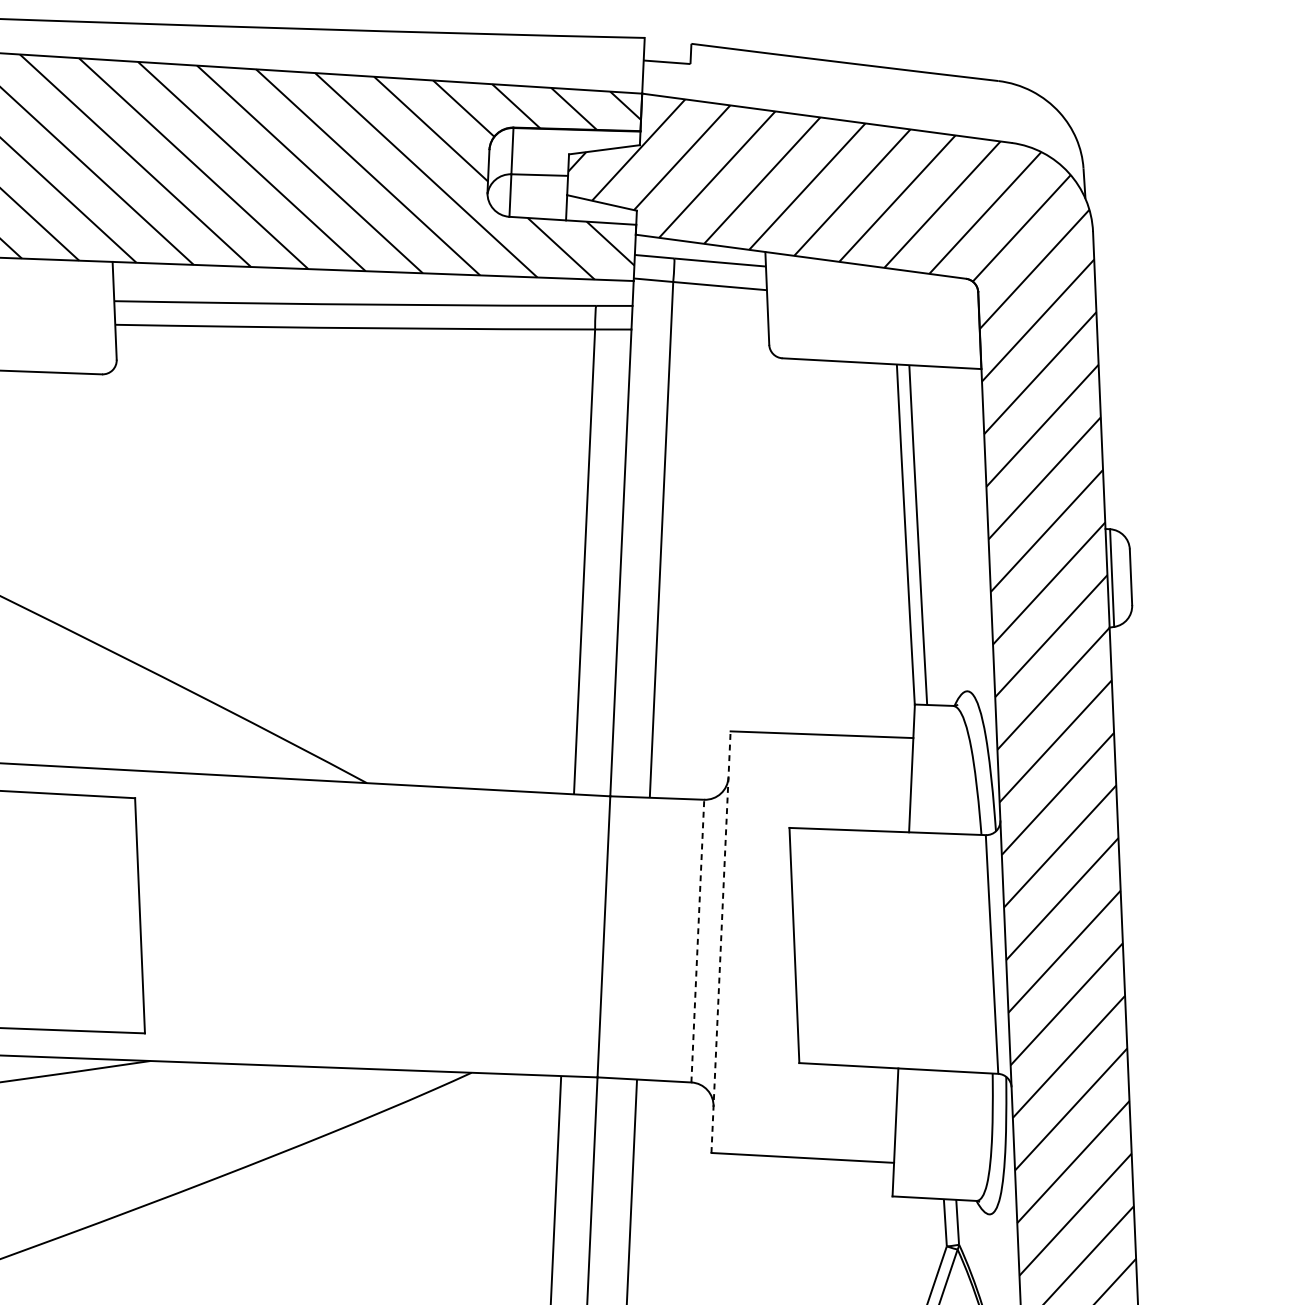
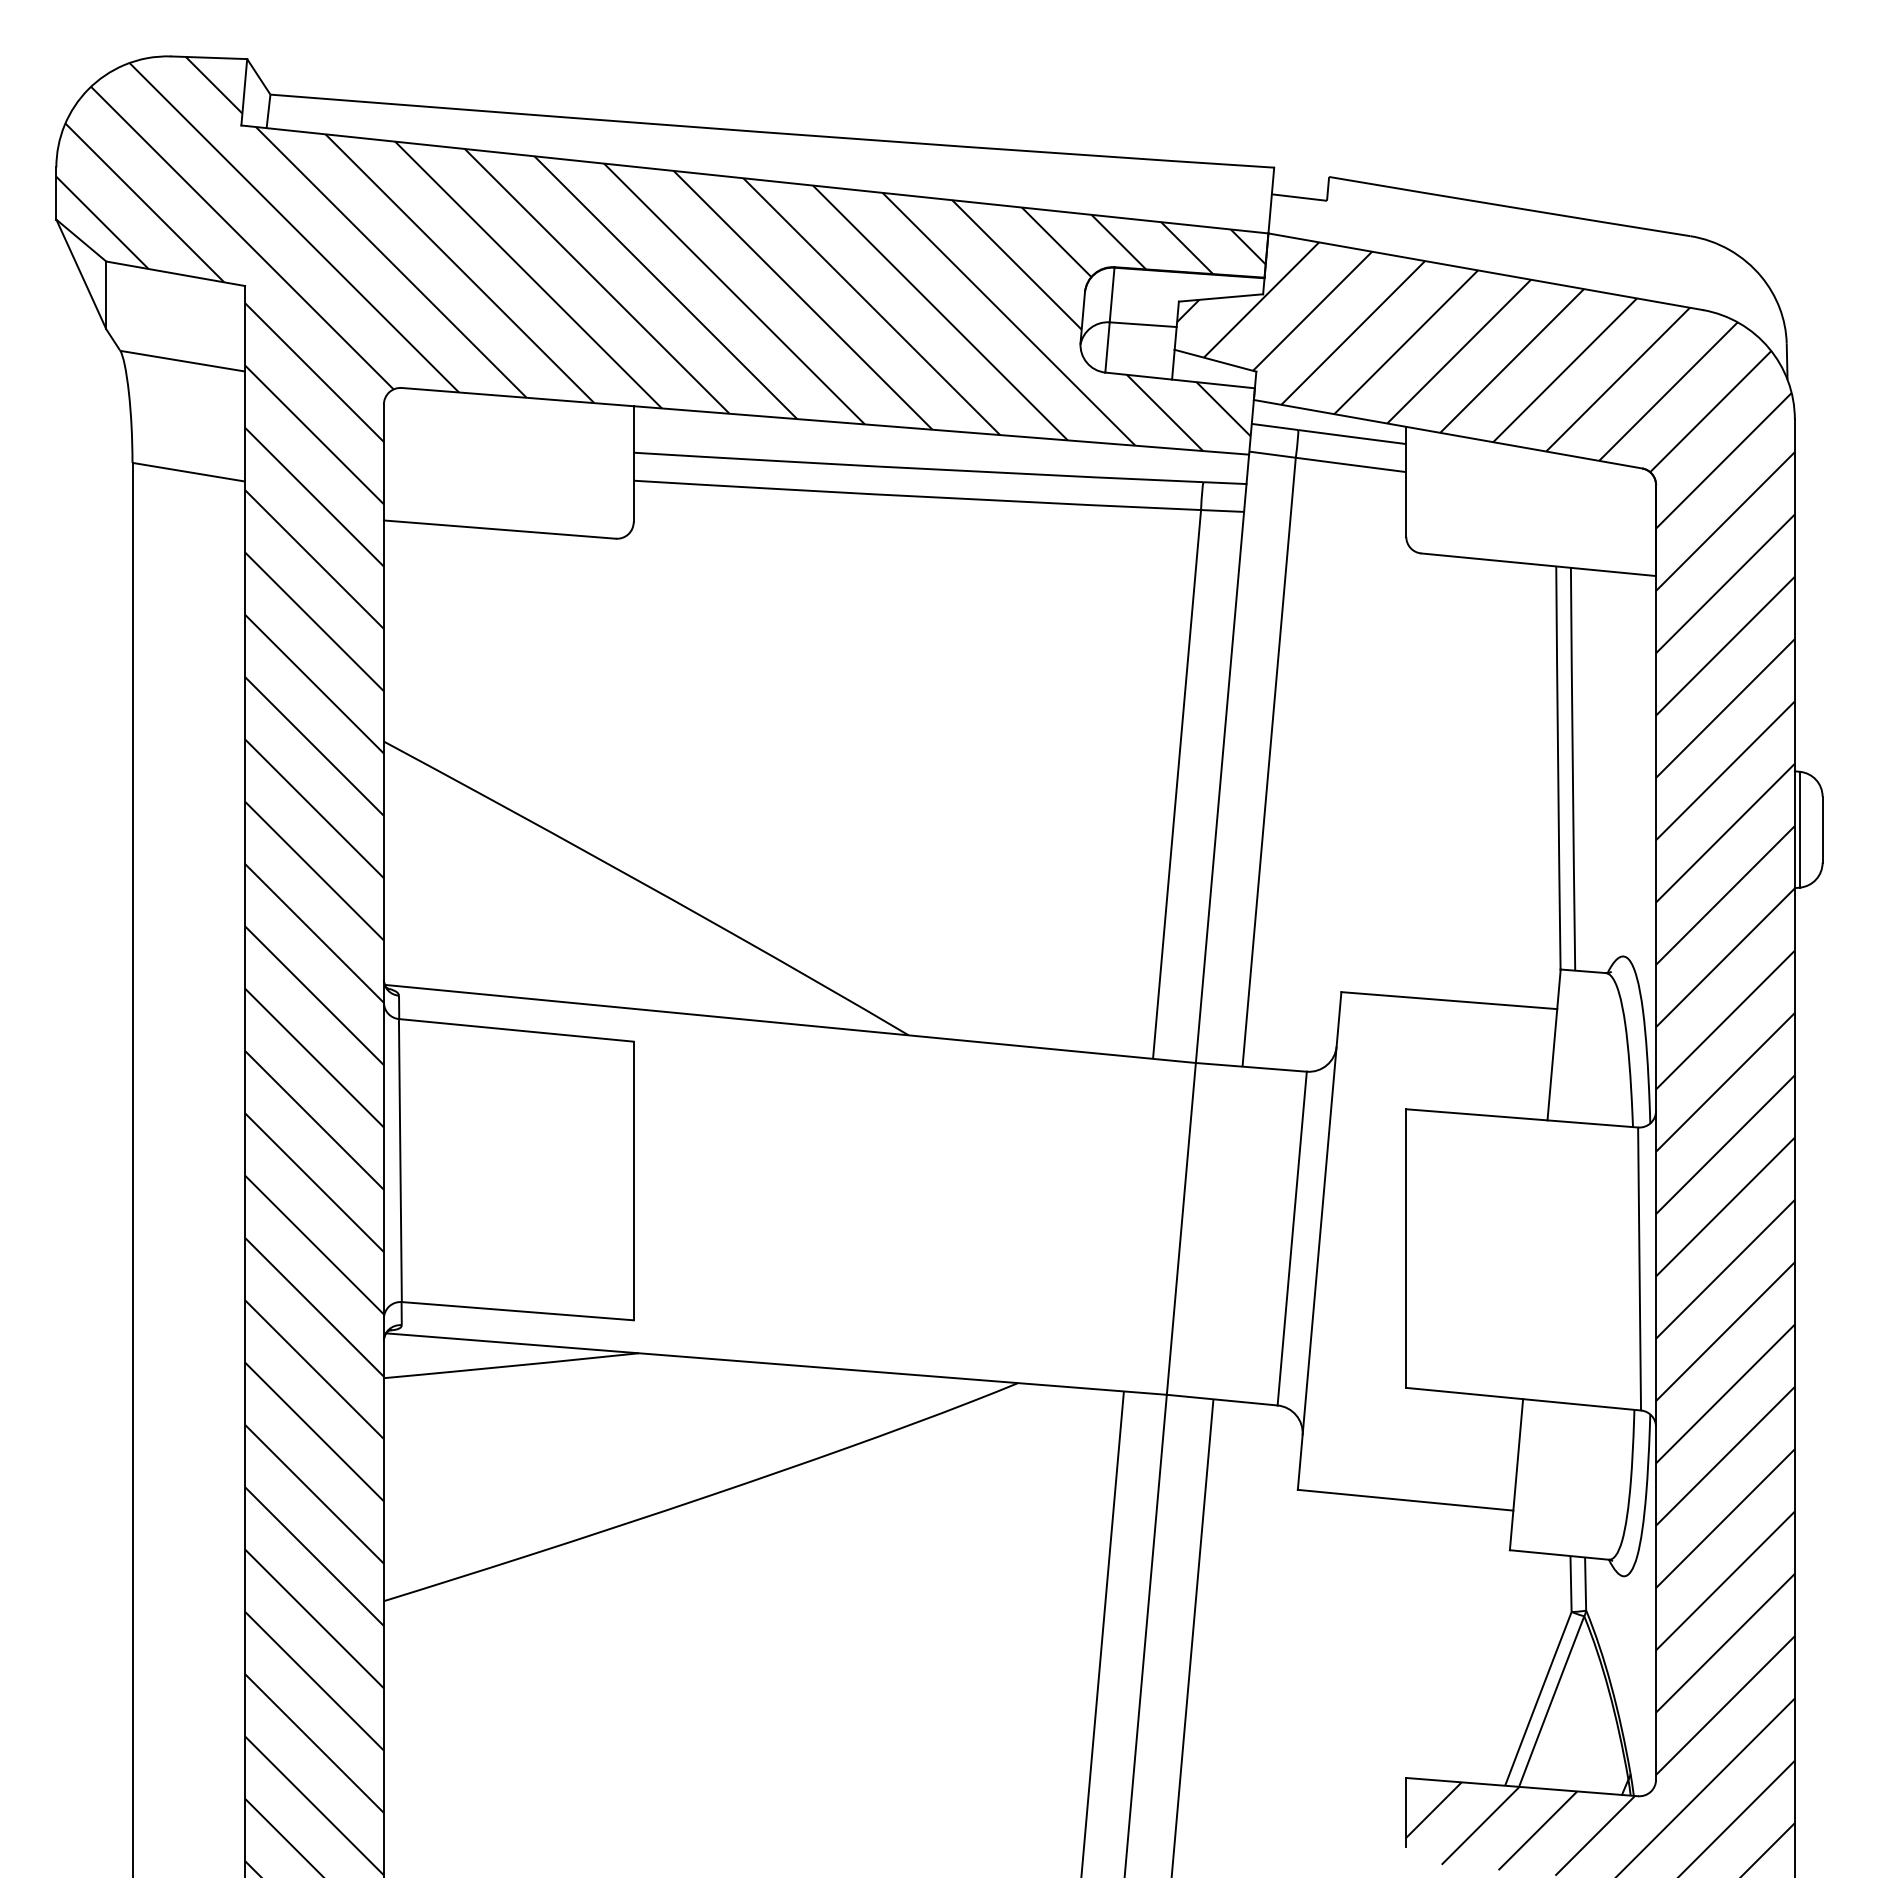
line: (698, 941) -> (1292, 1238), dashed -> solid
line: (720, 942) -> (1319, 1241), dashed -> solid

